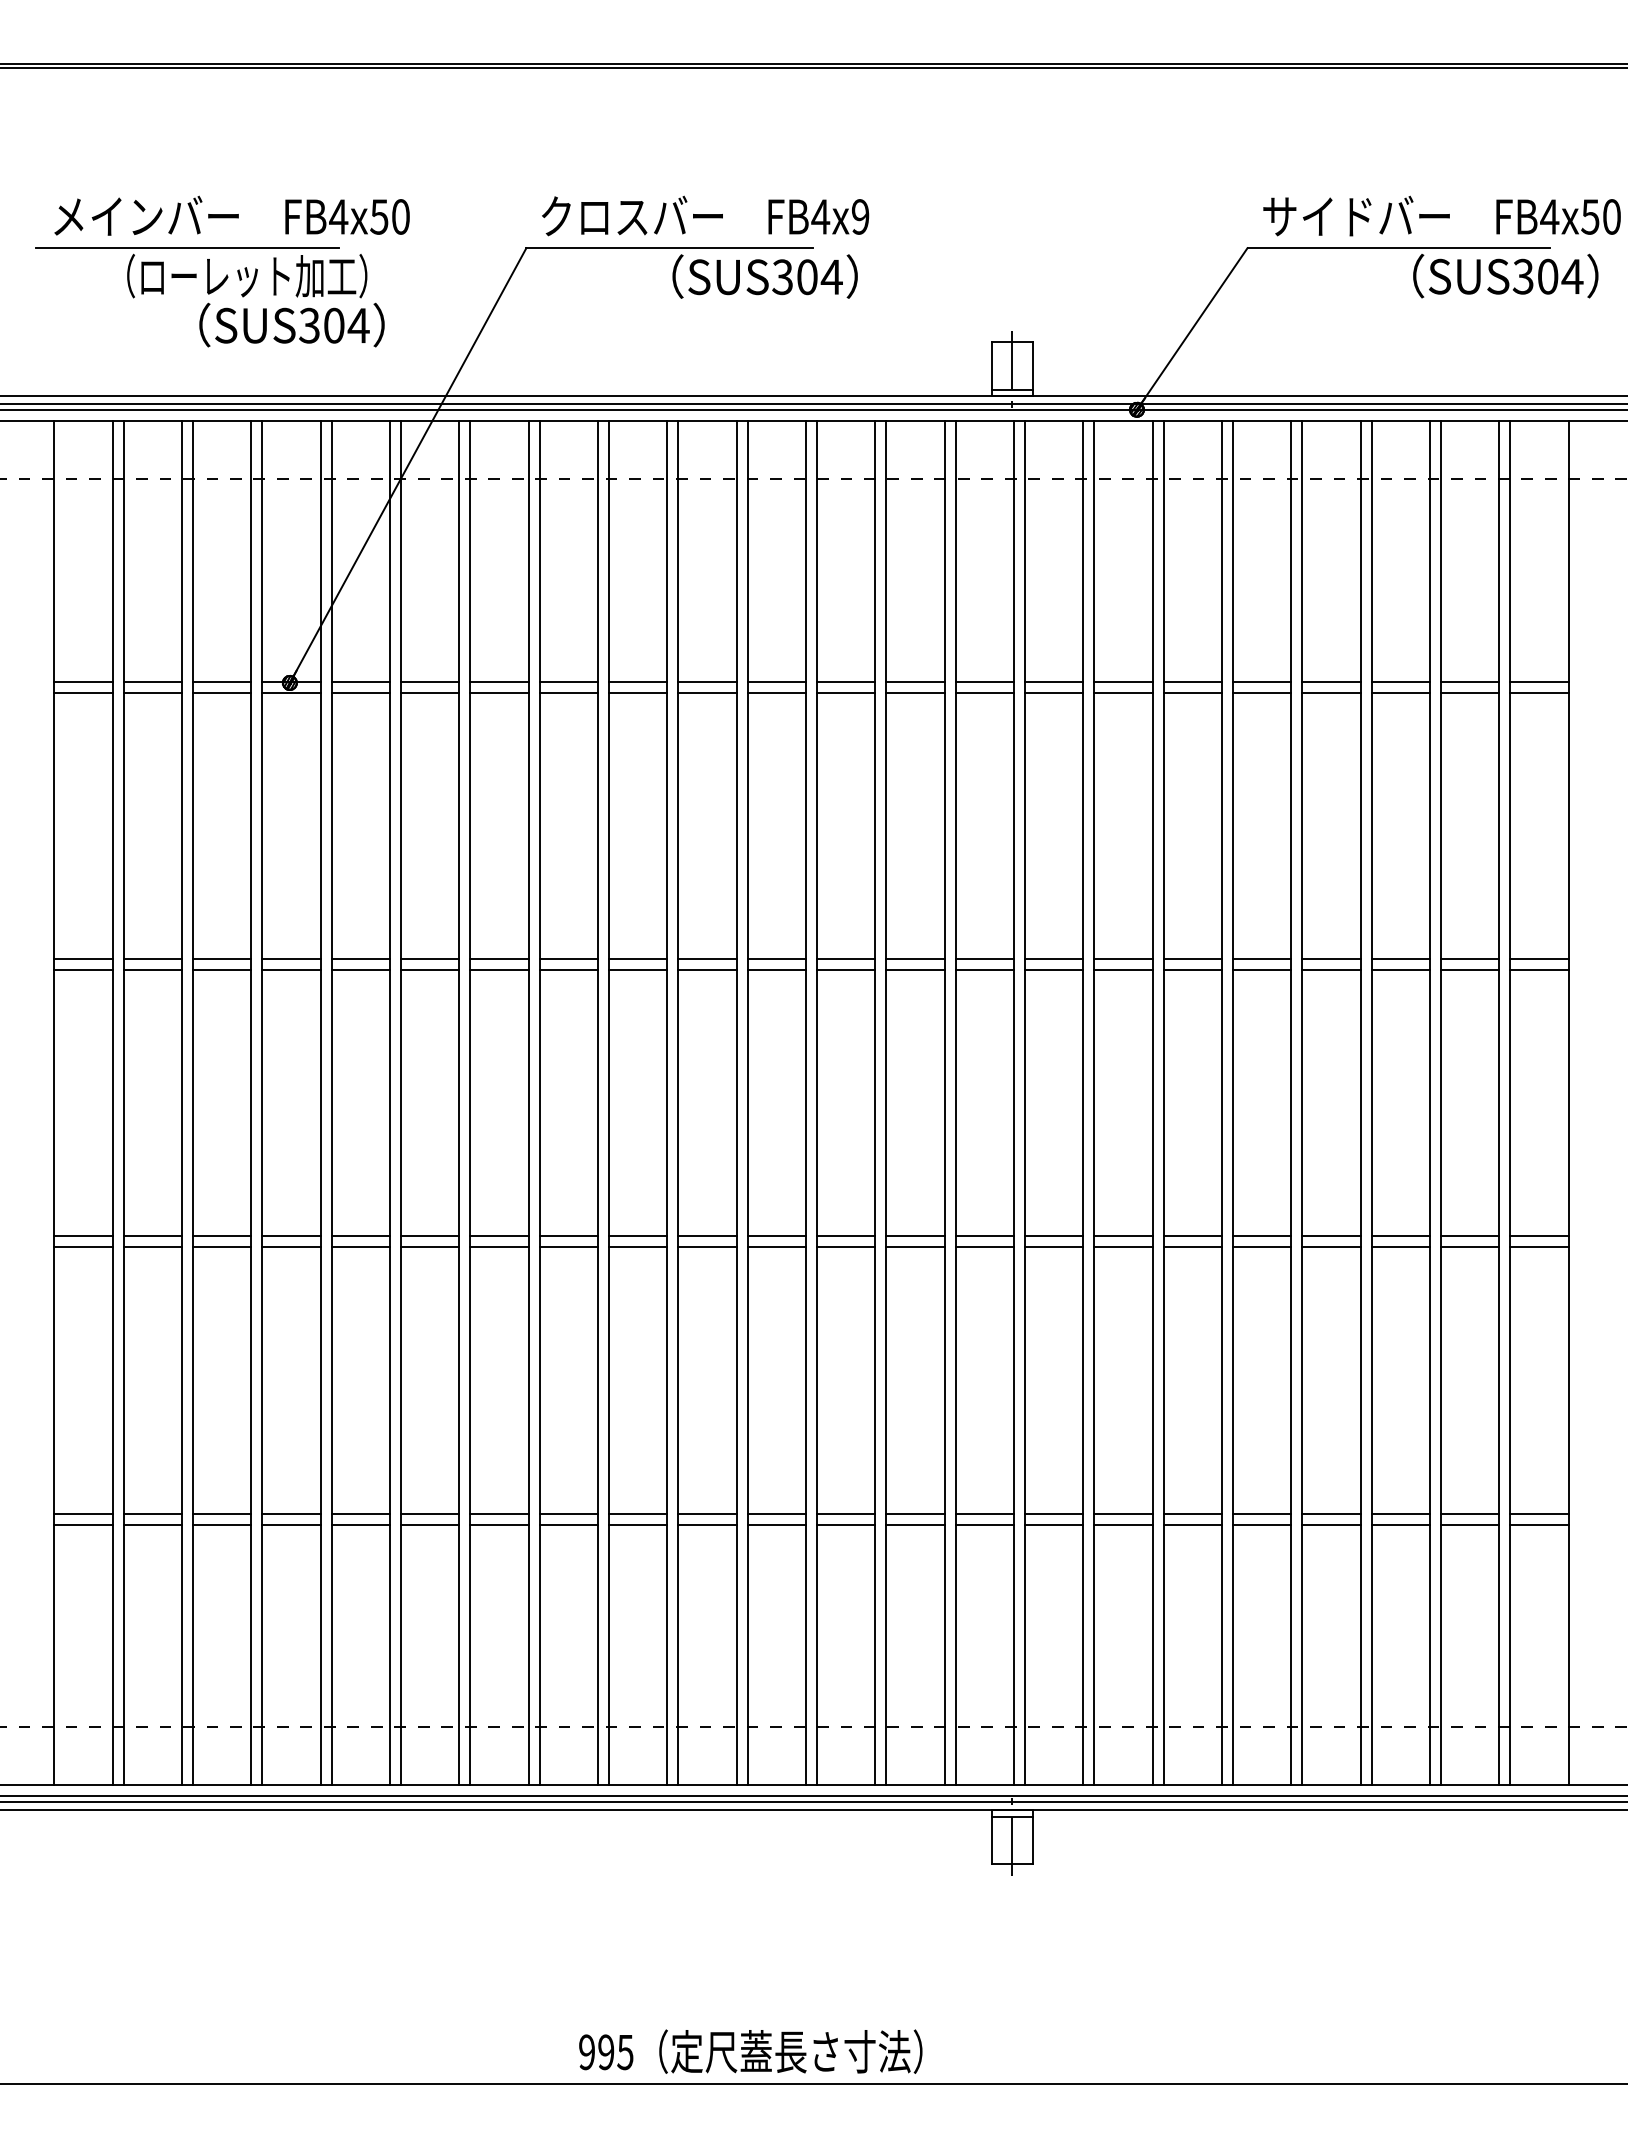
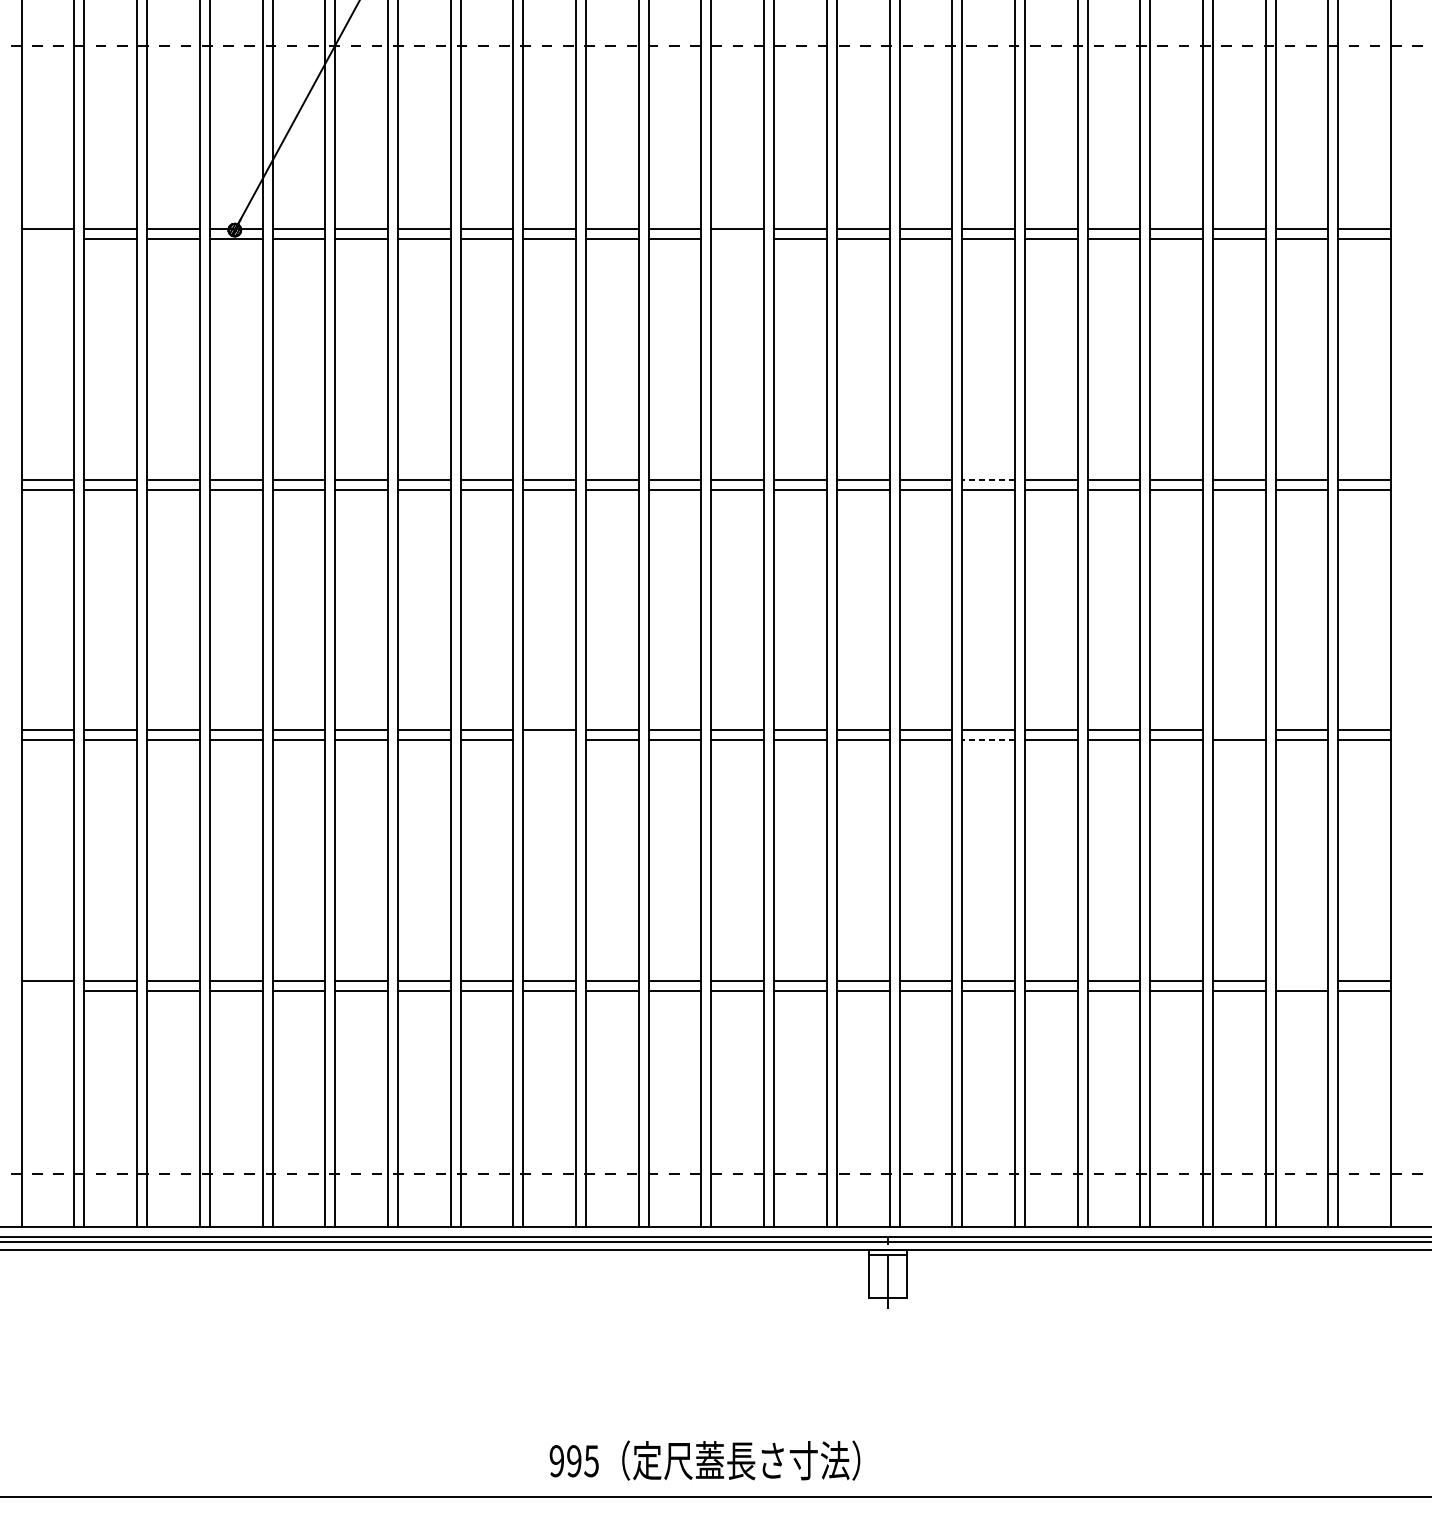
line: (83, 692) -> (48, 238), removed
line: (845, 692) -> (737, 238), removed
line: (1122, 958) -> (987, 479), solid -> dashed
line: (1400, 1236) -> (1239, 730), removed
line: (637, 1247) -> (549, 740), removed
line: (1122, 1247) -> (987, 740), solid -> dashed
line: (1469, 1513) -> (1301, 981), removed
line: (83, 1524) -> (48, 991), removed
text: (750, 2051) -> (704, 1460), moved

